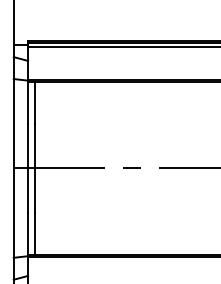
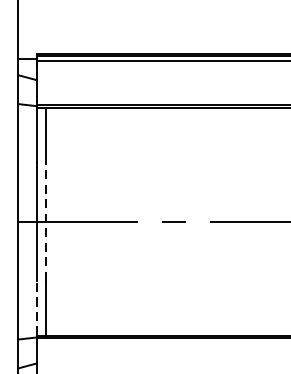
line: (35, 168) -> (46, 221), solid -> dashed
line: (28, 234) -> (37, 308), solid -> dashed

